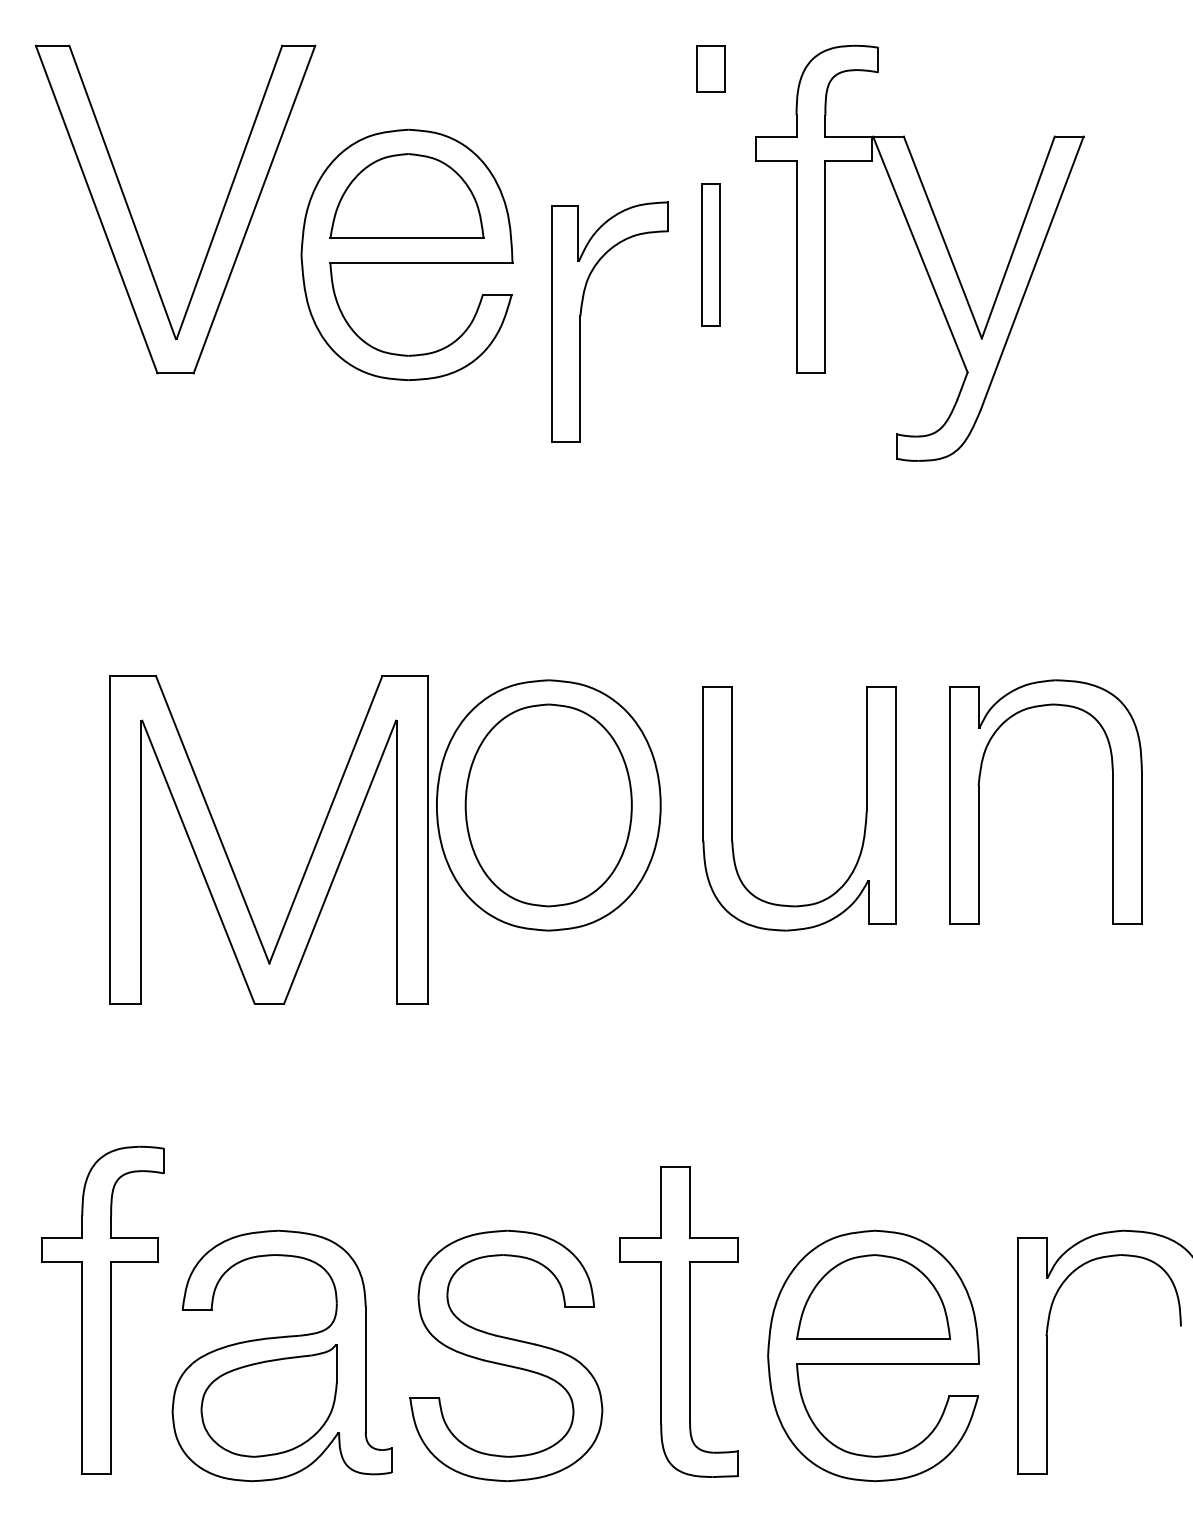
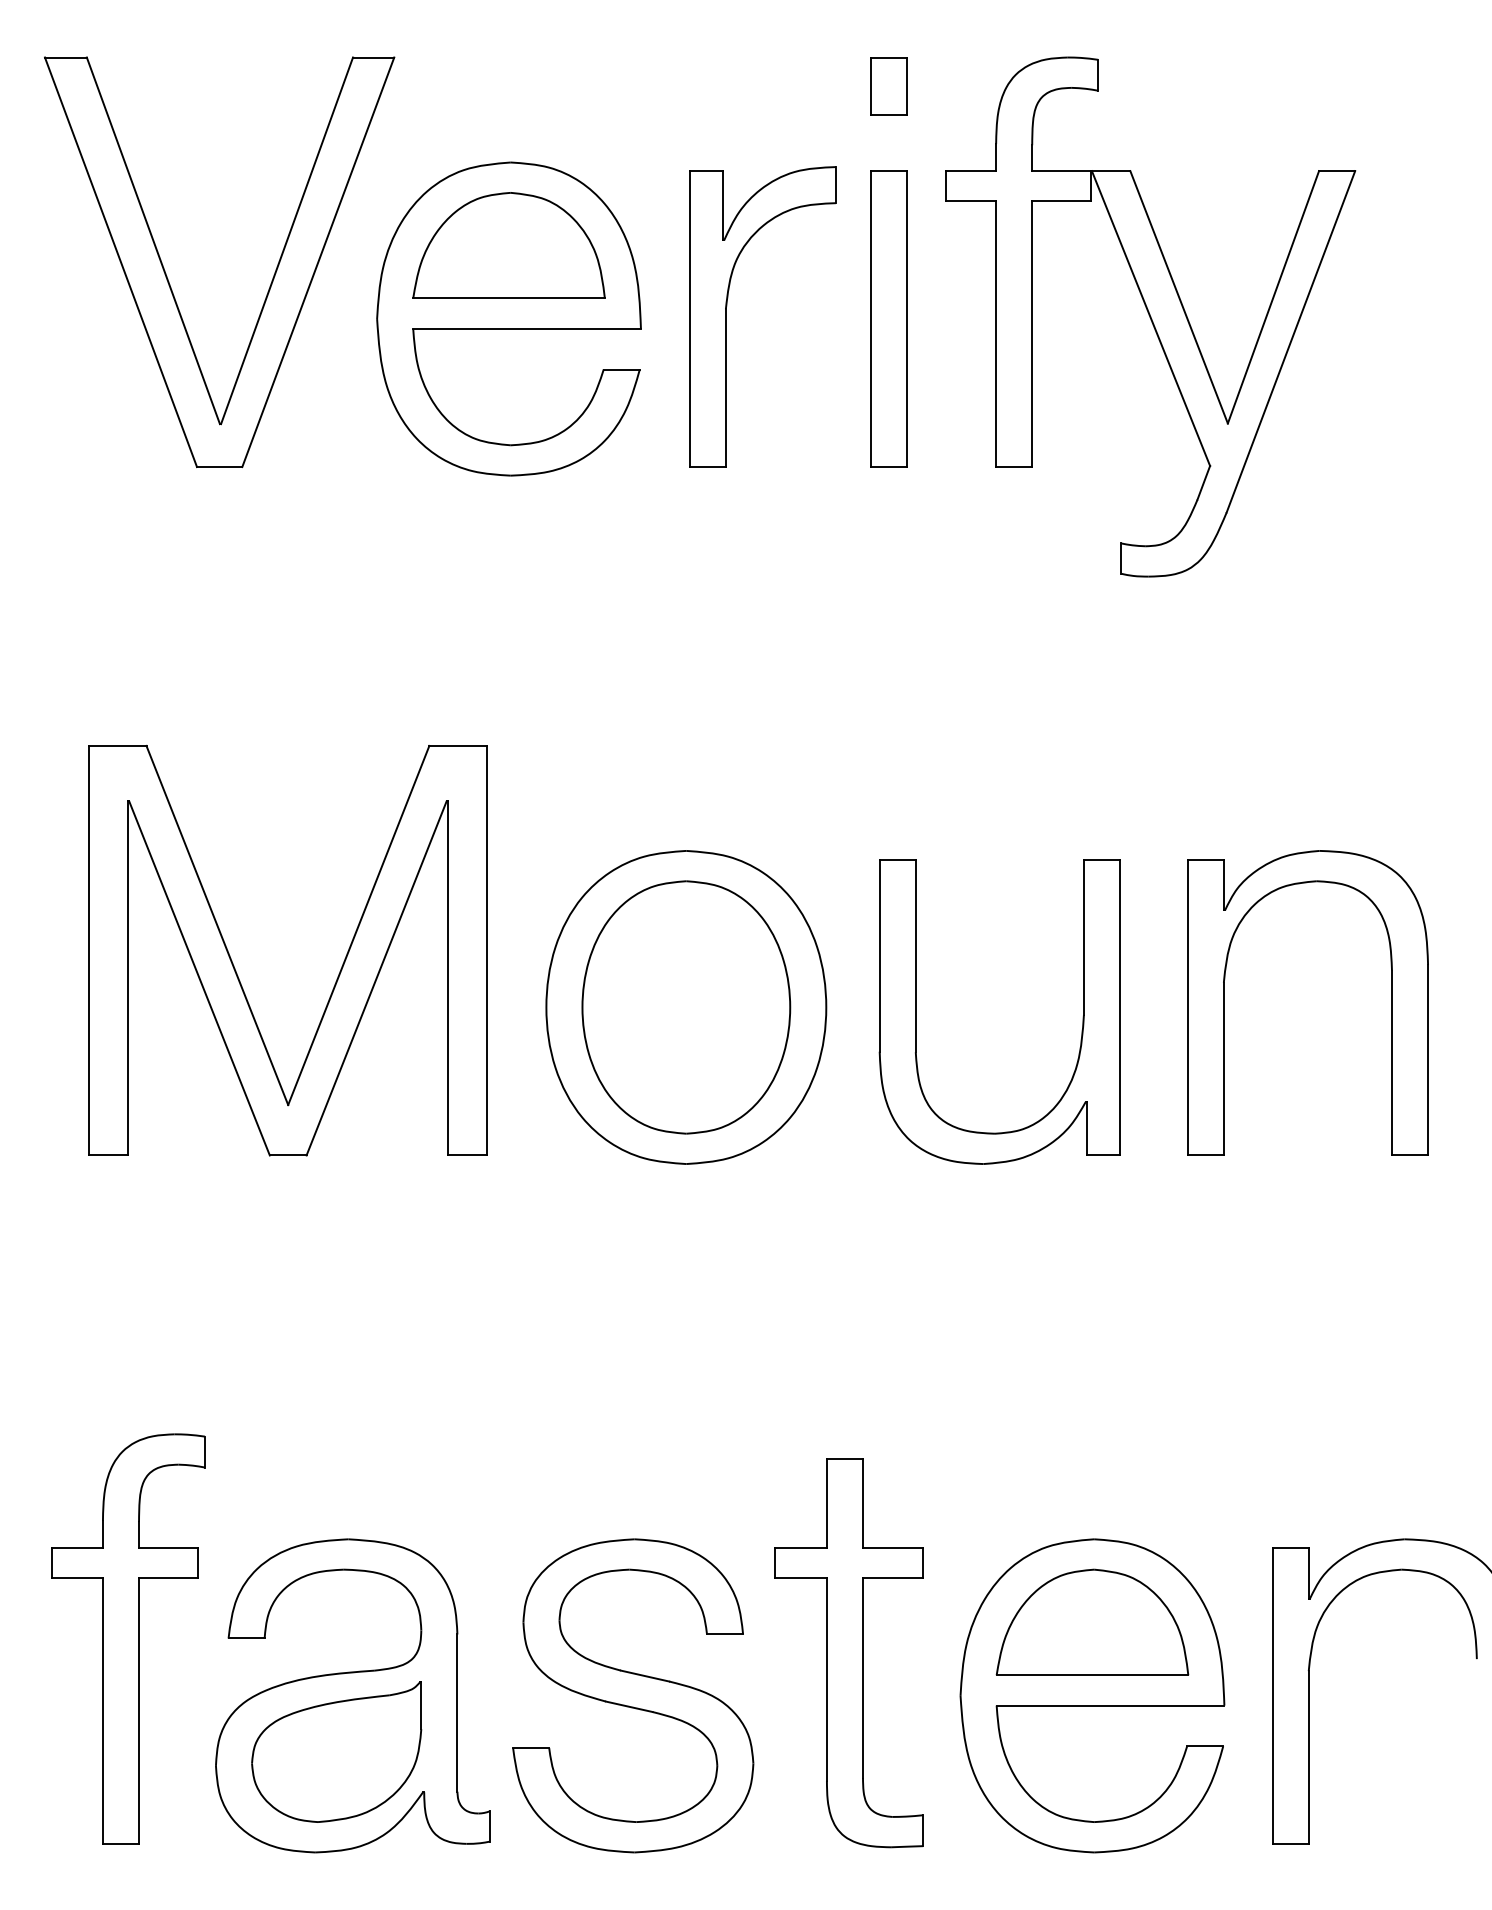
part: (710, 254) -> (888, 318), size x1.67
part: (581, 315) -> (727, 308), moved
part: (228, 856) -> (237, 971), moved

